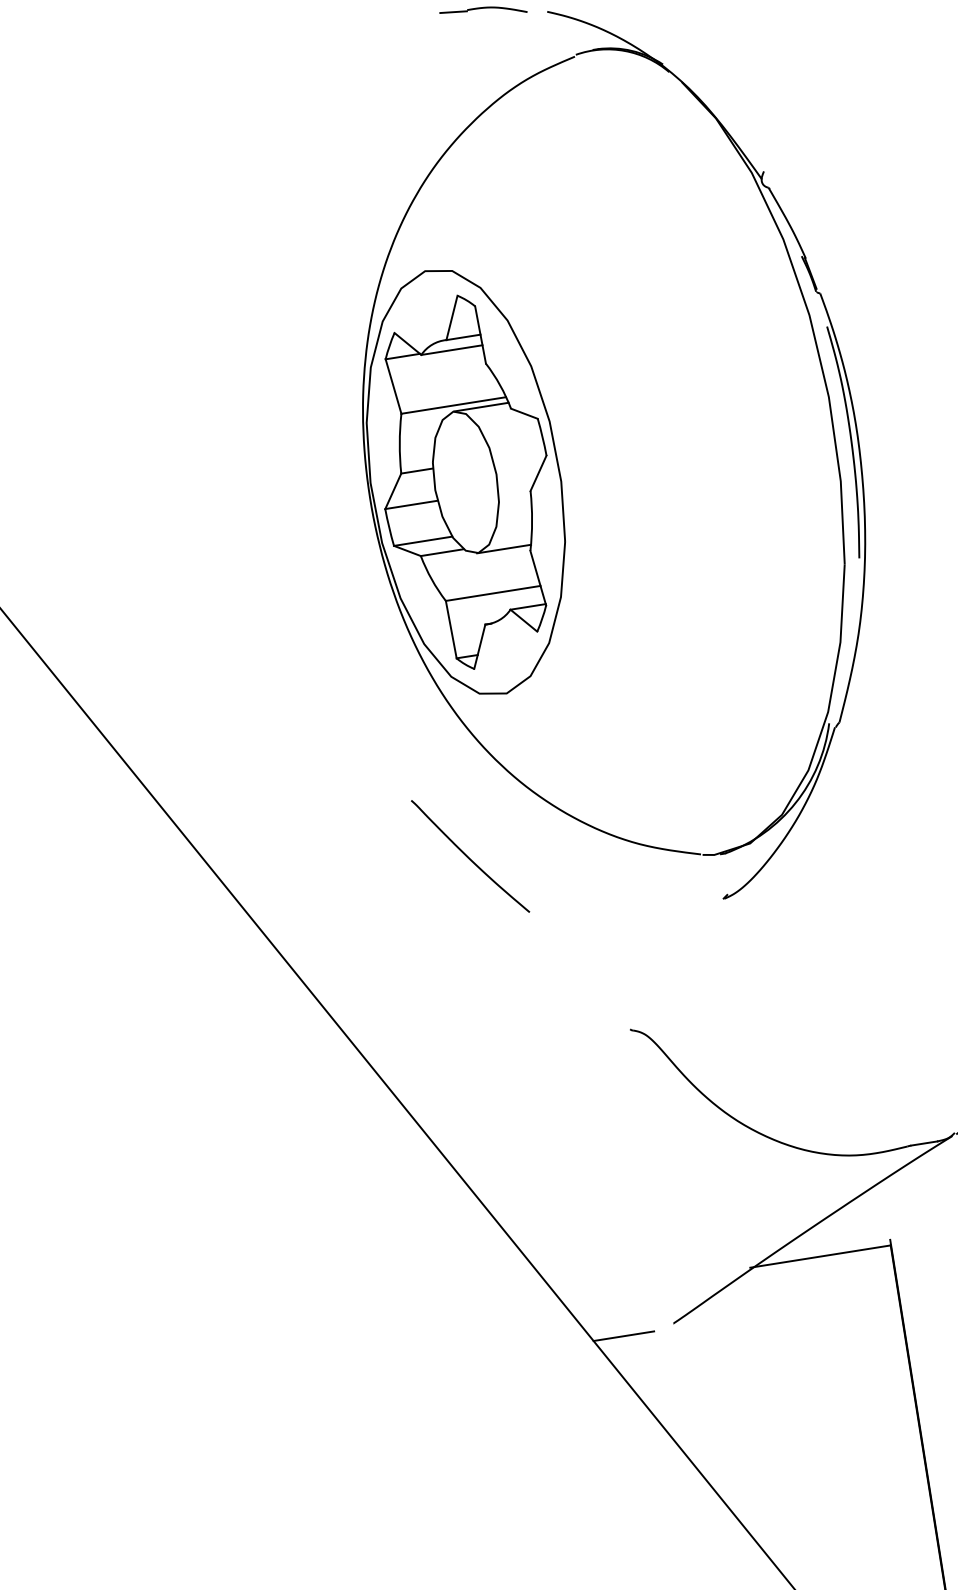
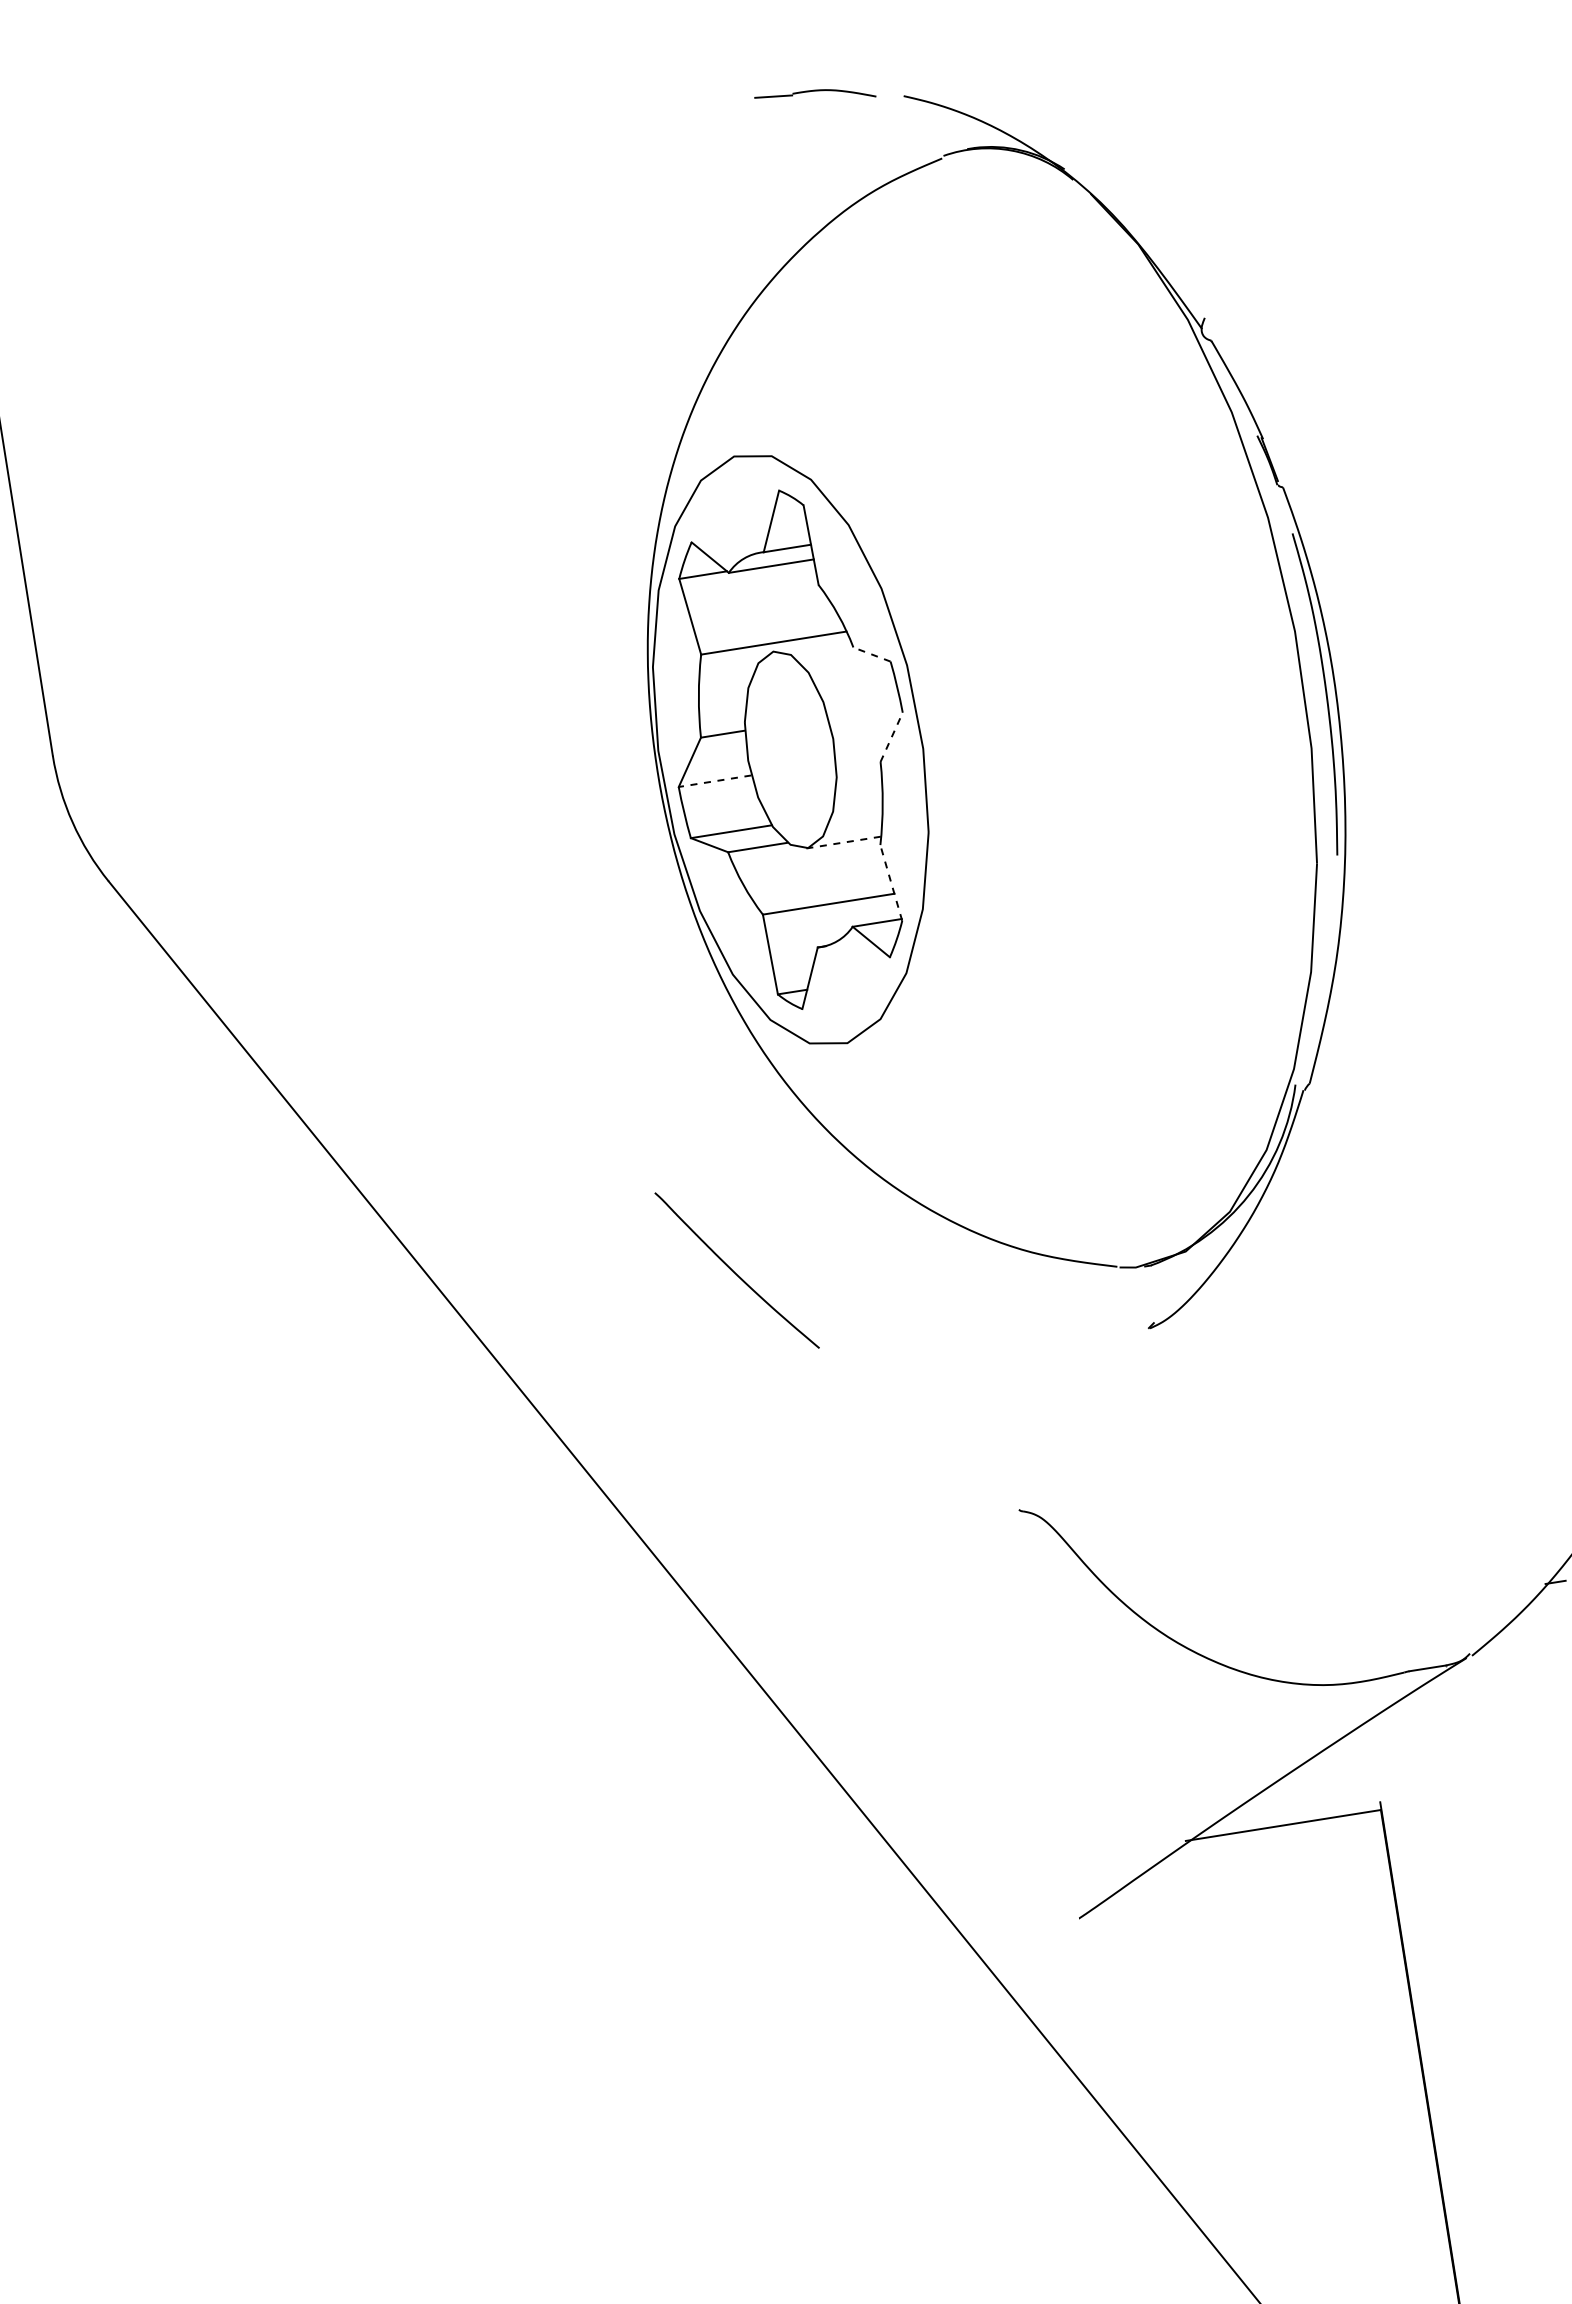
line: (481, 407) -> (812, 645), removed
line: (524, 413) -> (871, 654), solid -> dashed
line: (538, 472) -> (891, 736), solid -> dashed
line: (411, 505) -> (715, 781), solid -> dashed
line: (503, 549) -> (843, 842), solid -> dashed
line: (538, 577) -> (891, 882), solid -> dashed
curve: (468, 857) -> (734, 1271), moved
line: (624, 1335) -> (1010, 1935), removed

